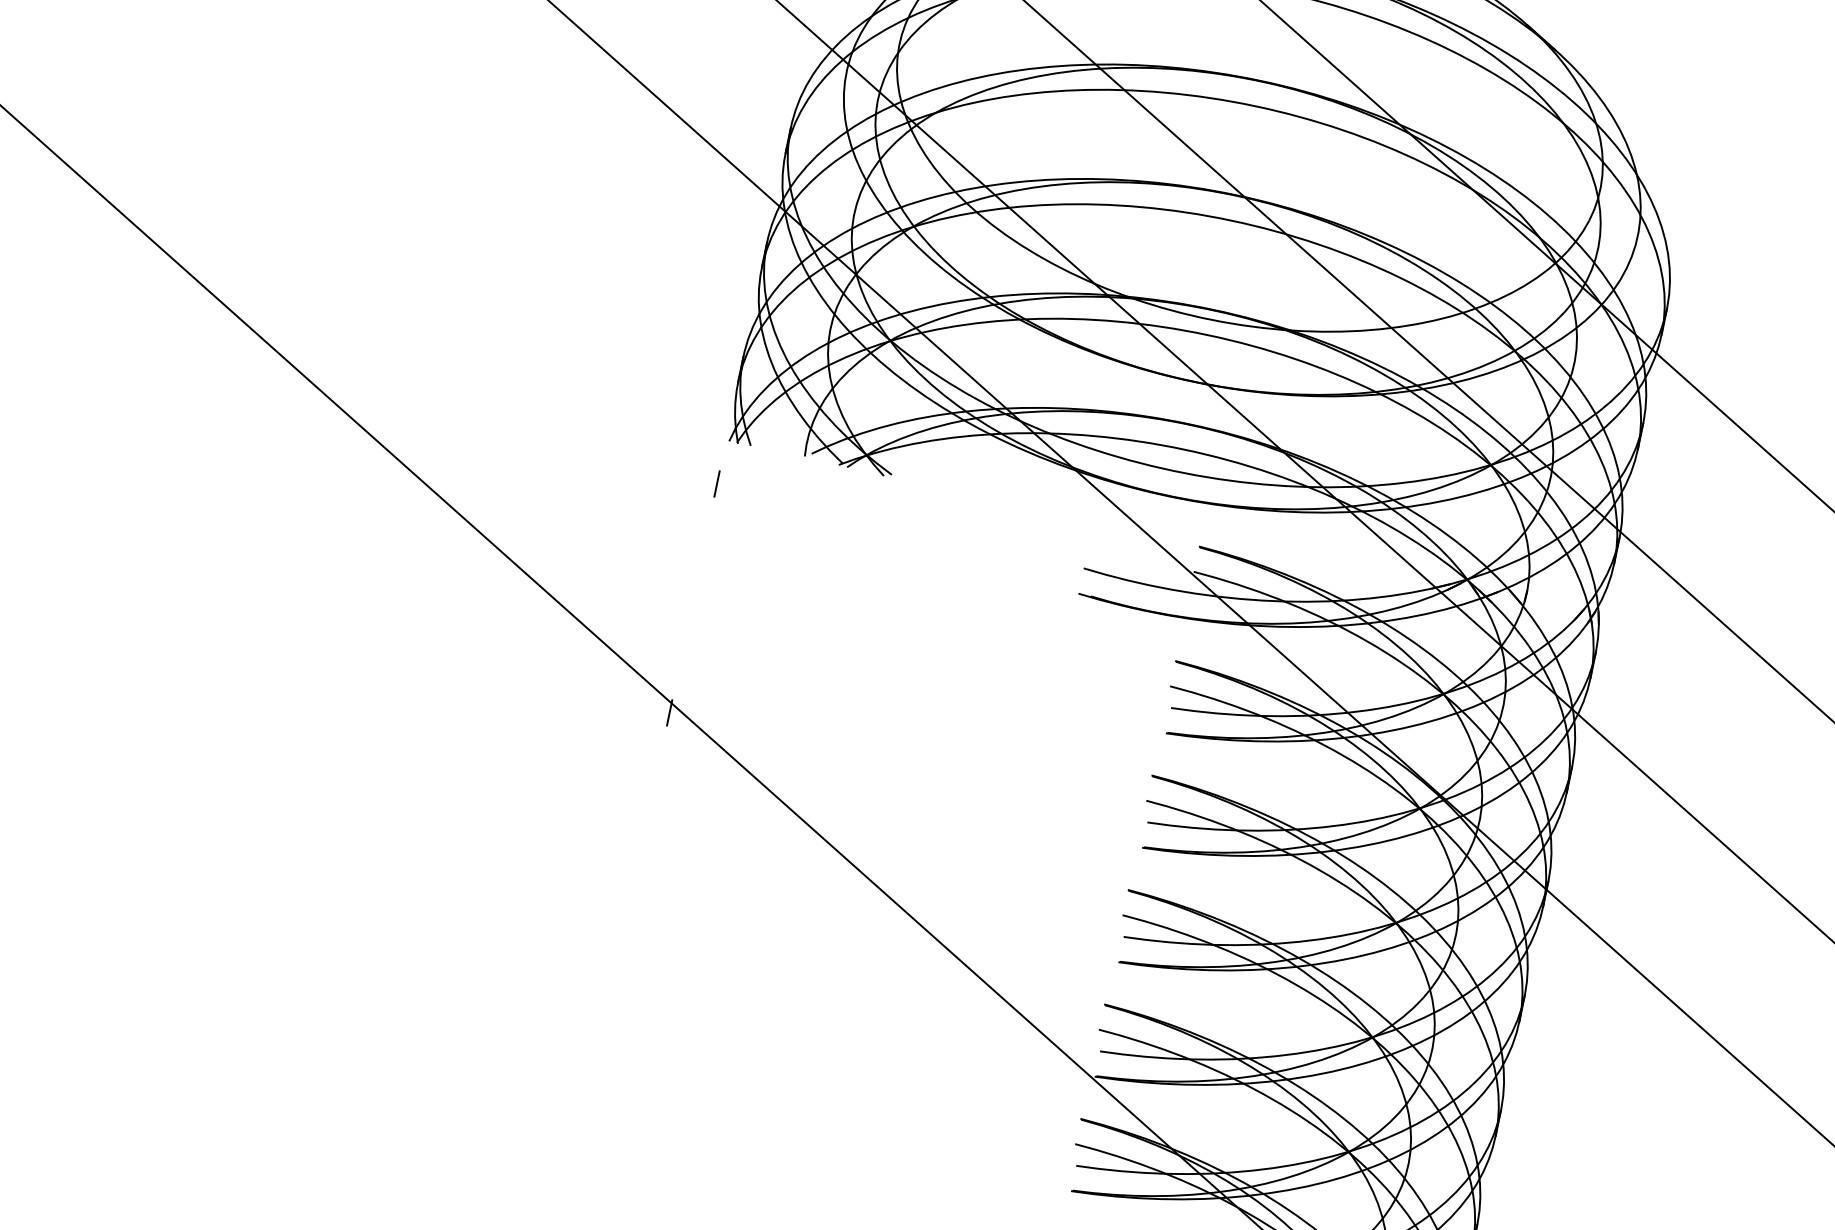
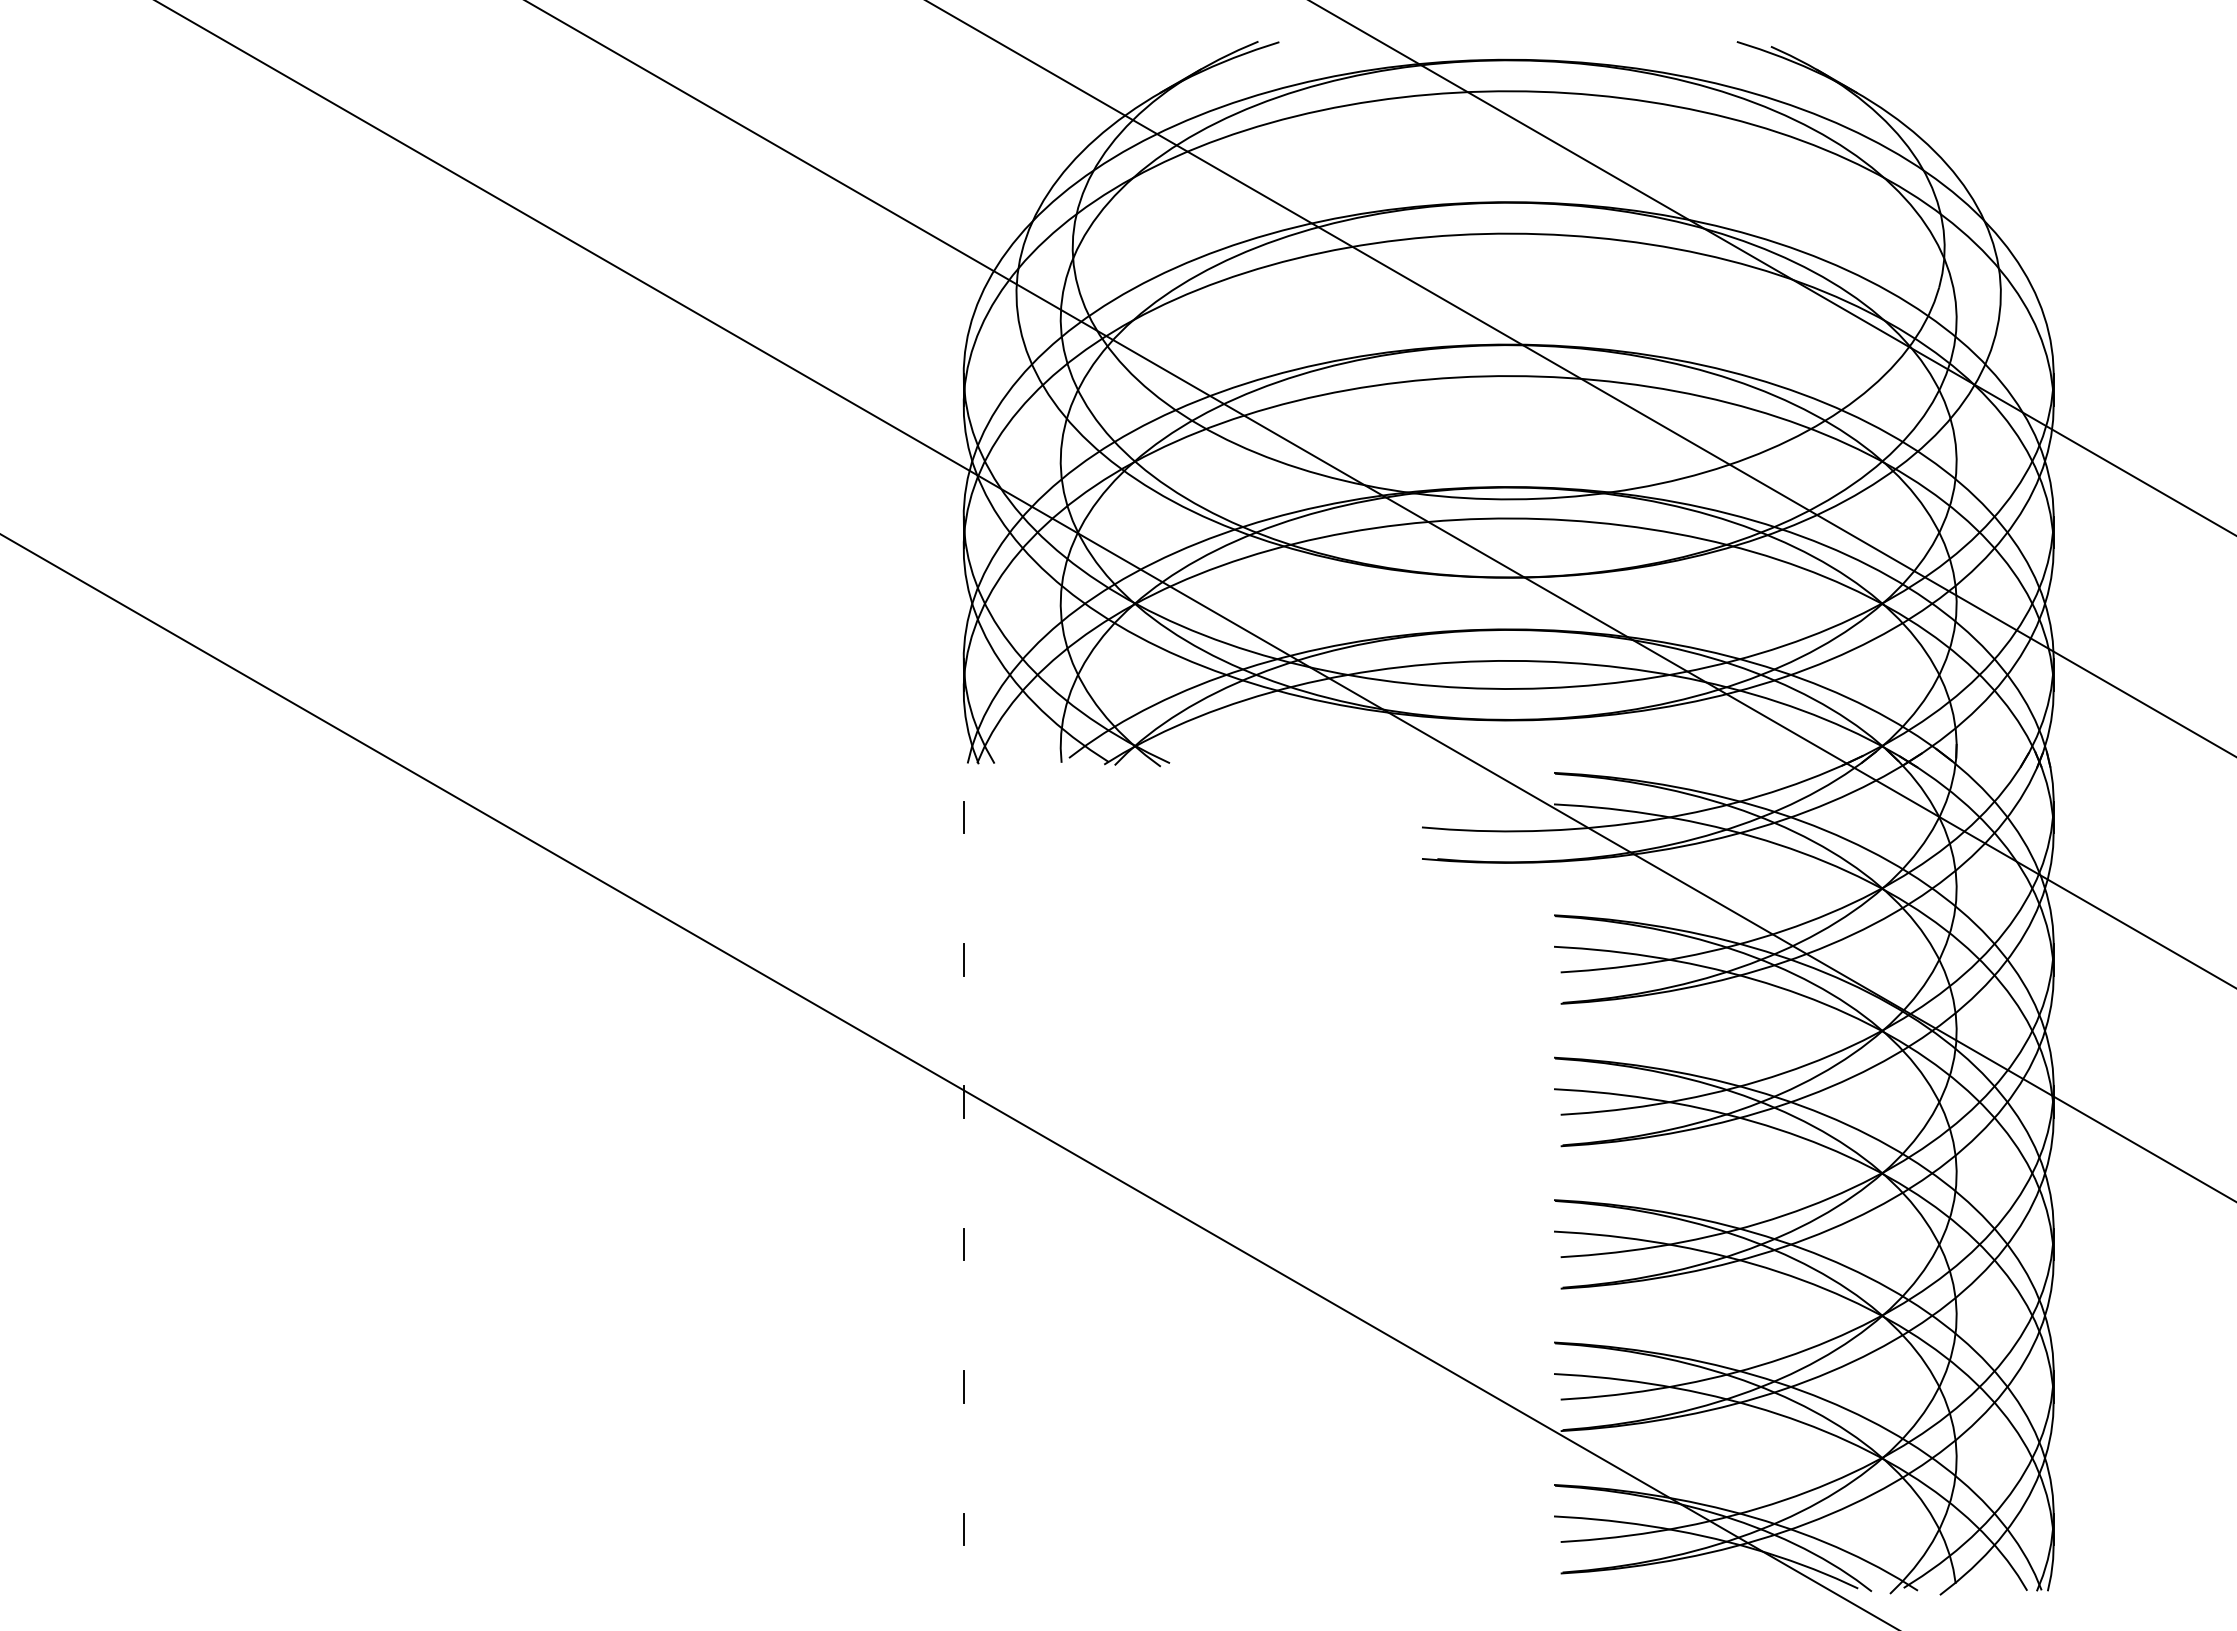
line: (693, 598) -> (963, 959), added
line: (645, 827) -> (963, 1244), added
line: (622, 941) -> (963, 1386), added
line: (598, 1056) -> (963, 1529), added

